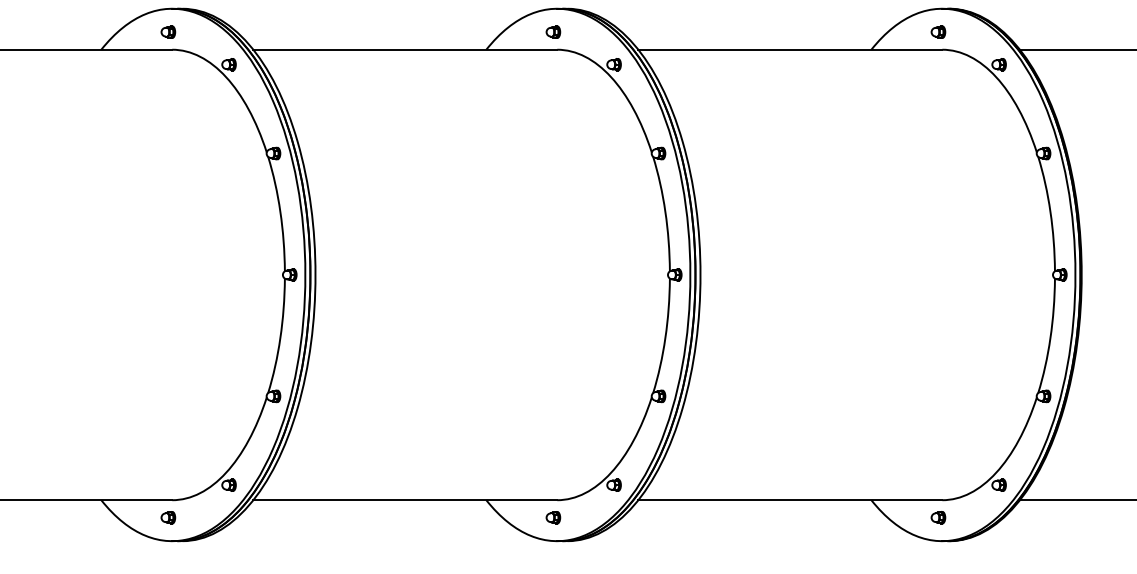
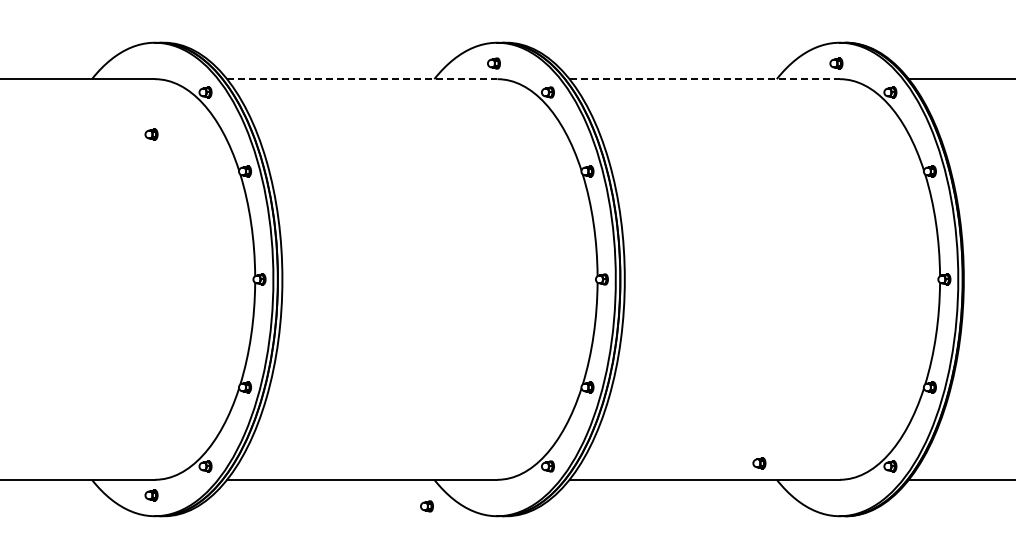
part: (168, 32) -> (151, 134), moved
line: (405, 50) -> (362, 79), solid -> dashed
line: (791, 50) -> (705, 79), solid -> dashed
part: (552, 517) -> (426, 506), moved
part: (938, 517) -> (759, 463), moved

